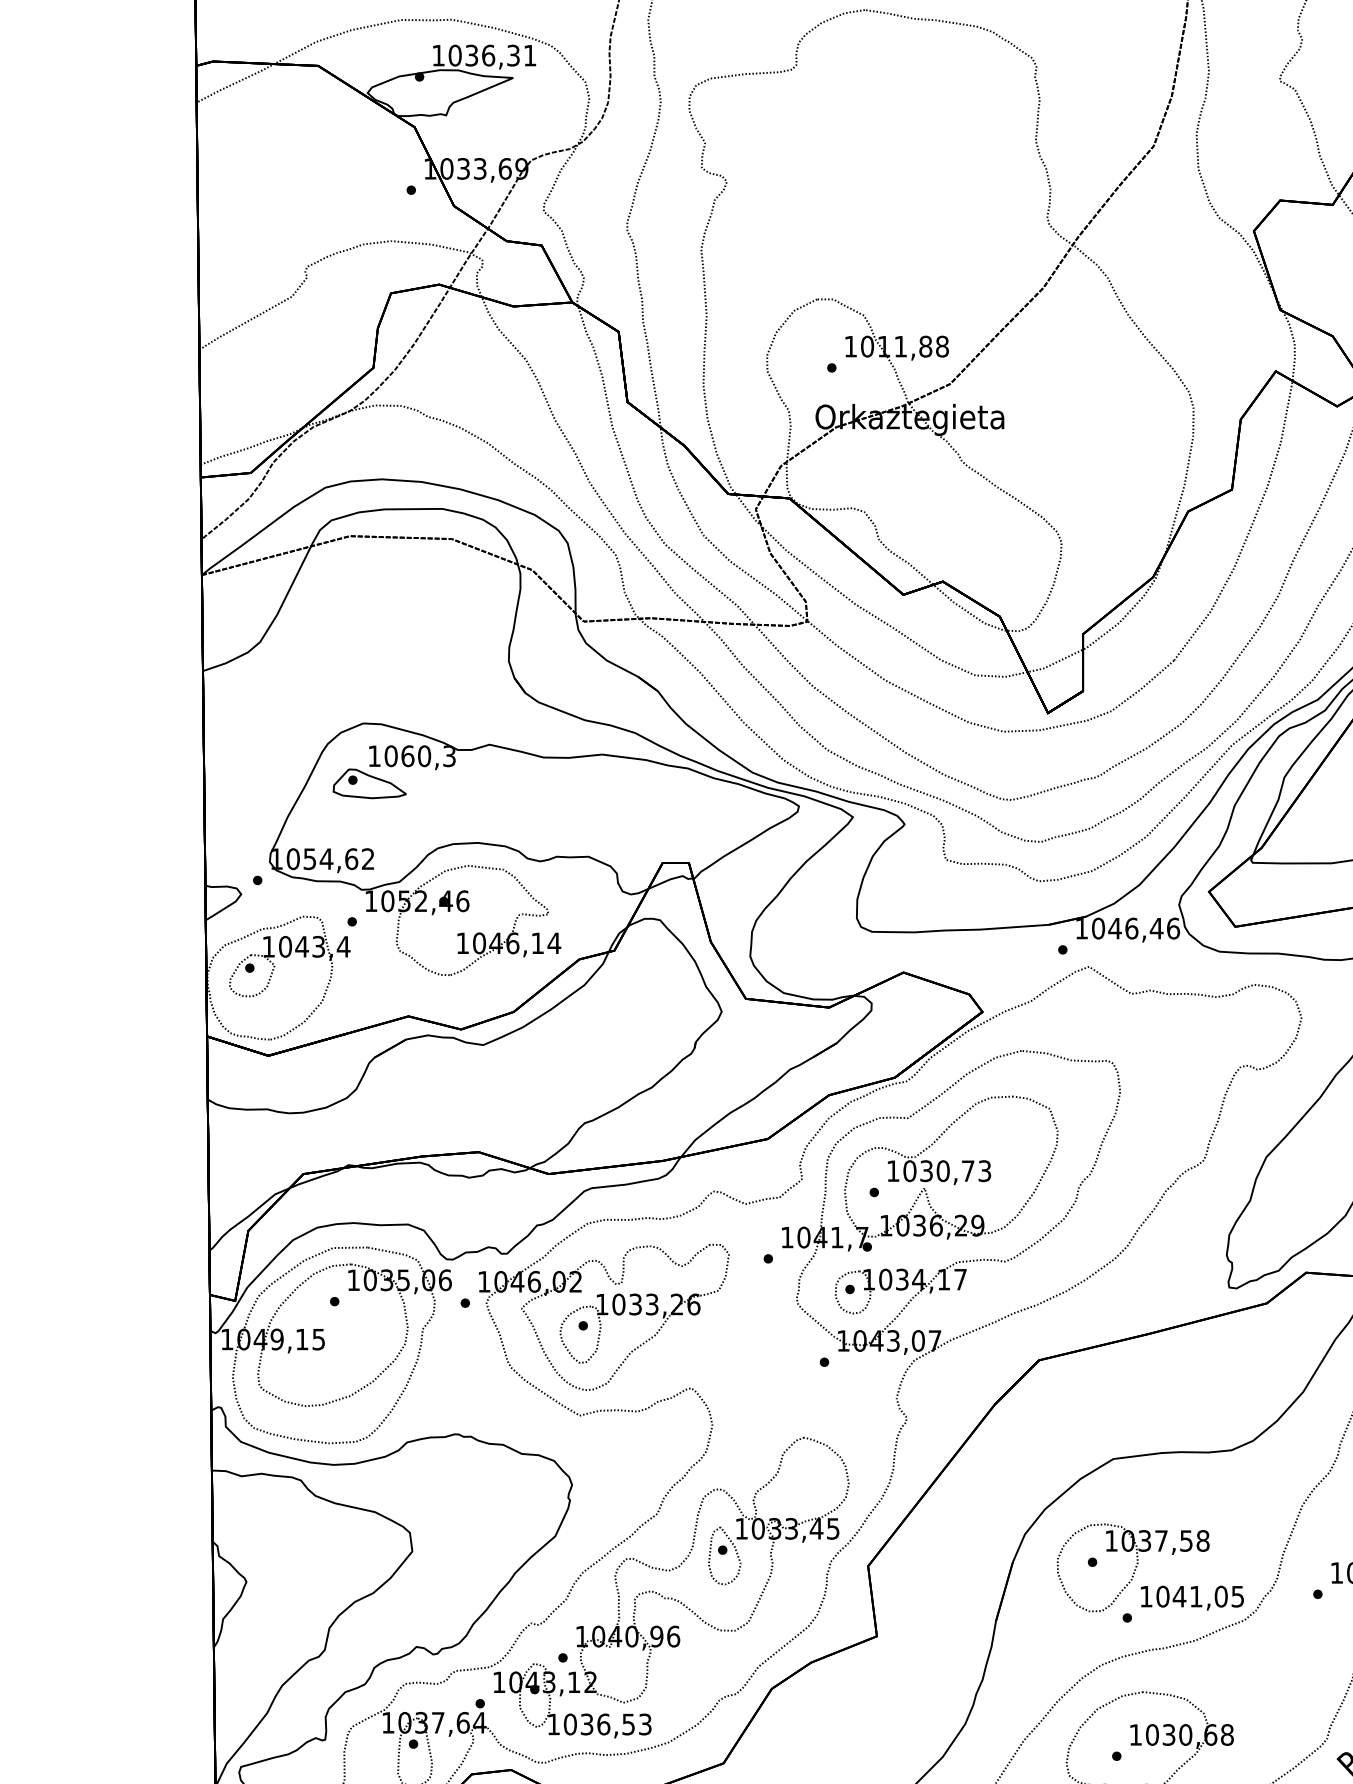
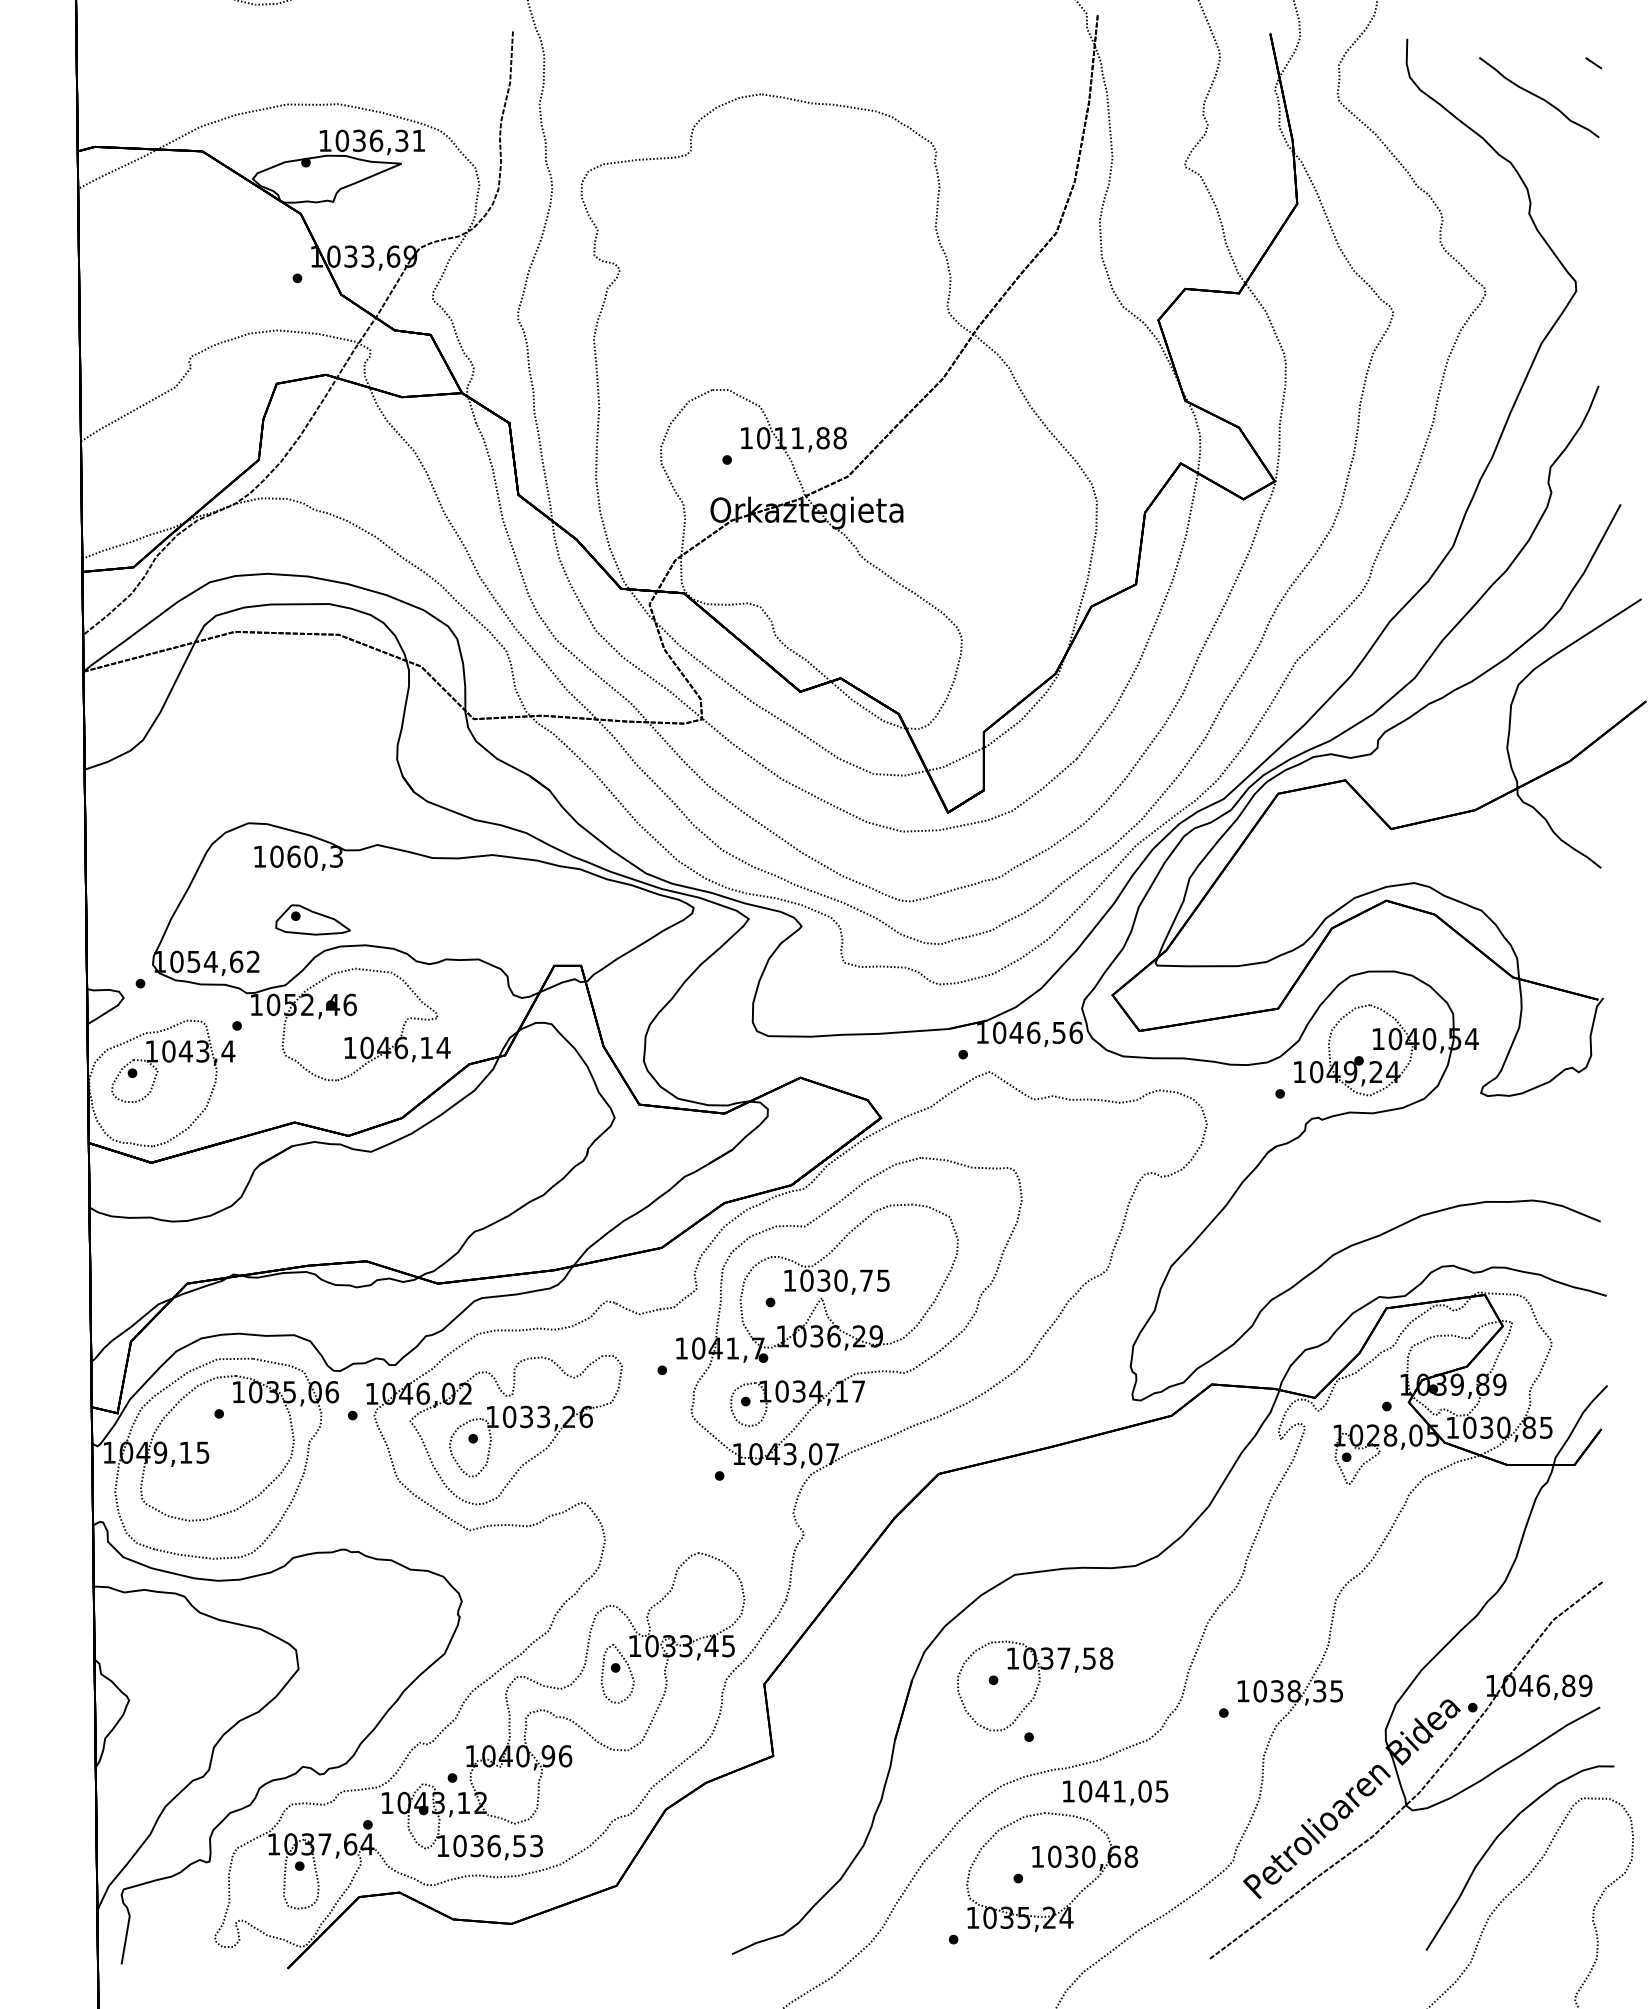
part: (369, 783) -> (312, 919), moved
text: (1157, 928) -> (1059, 1032), 1046,46 -> 1046,56
text: (984, 1170) -> (883, 1280), 1030,73 -> 1030,75
text: (1192, 1597) -> (1115, 1792), moved

